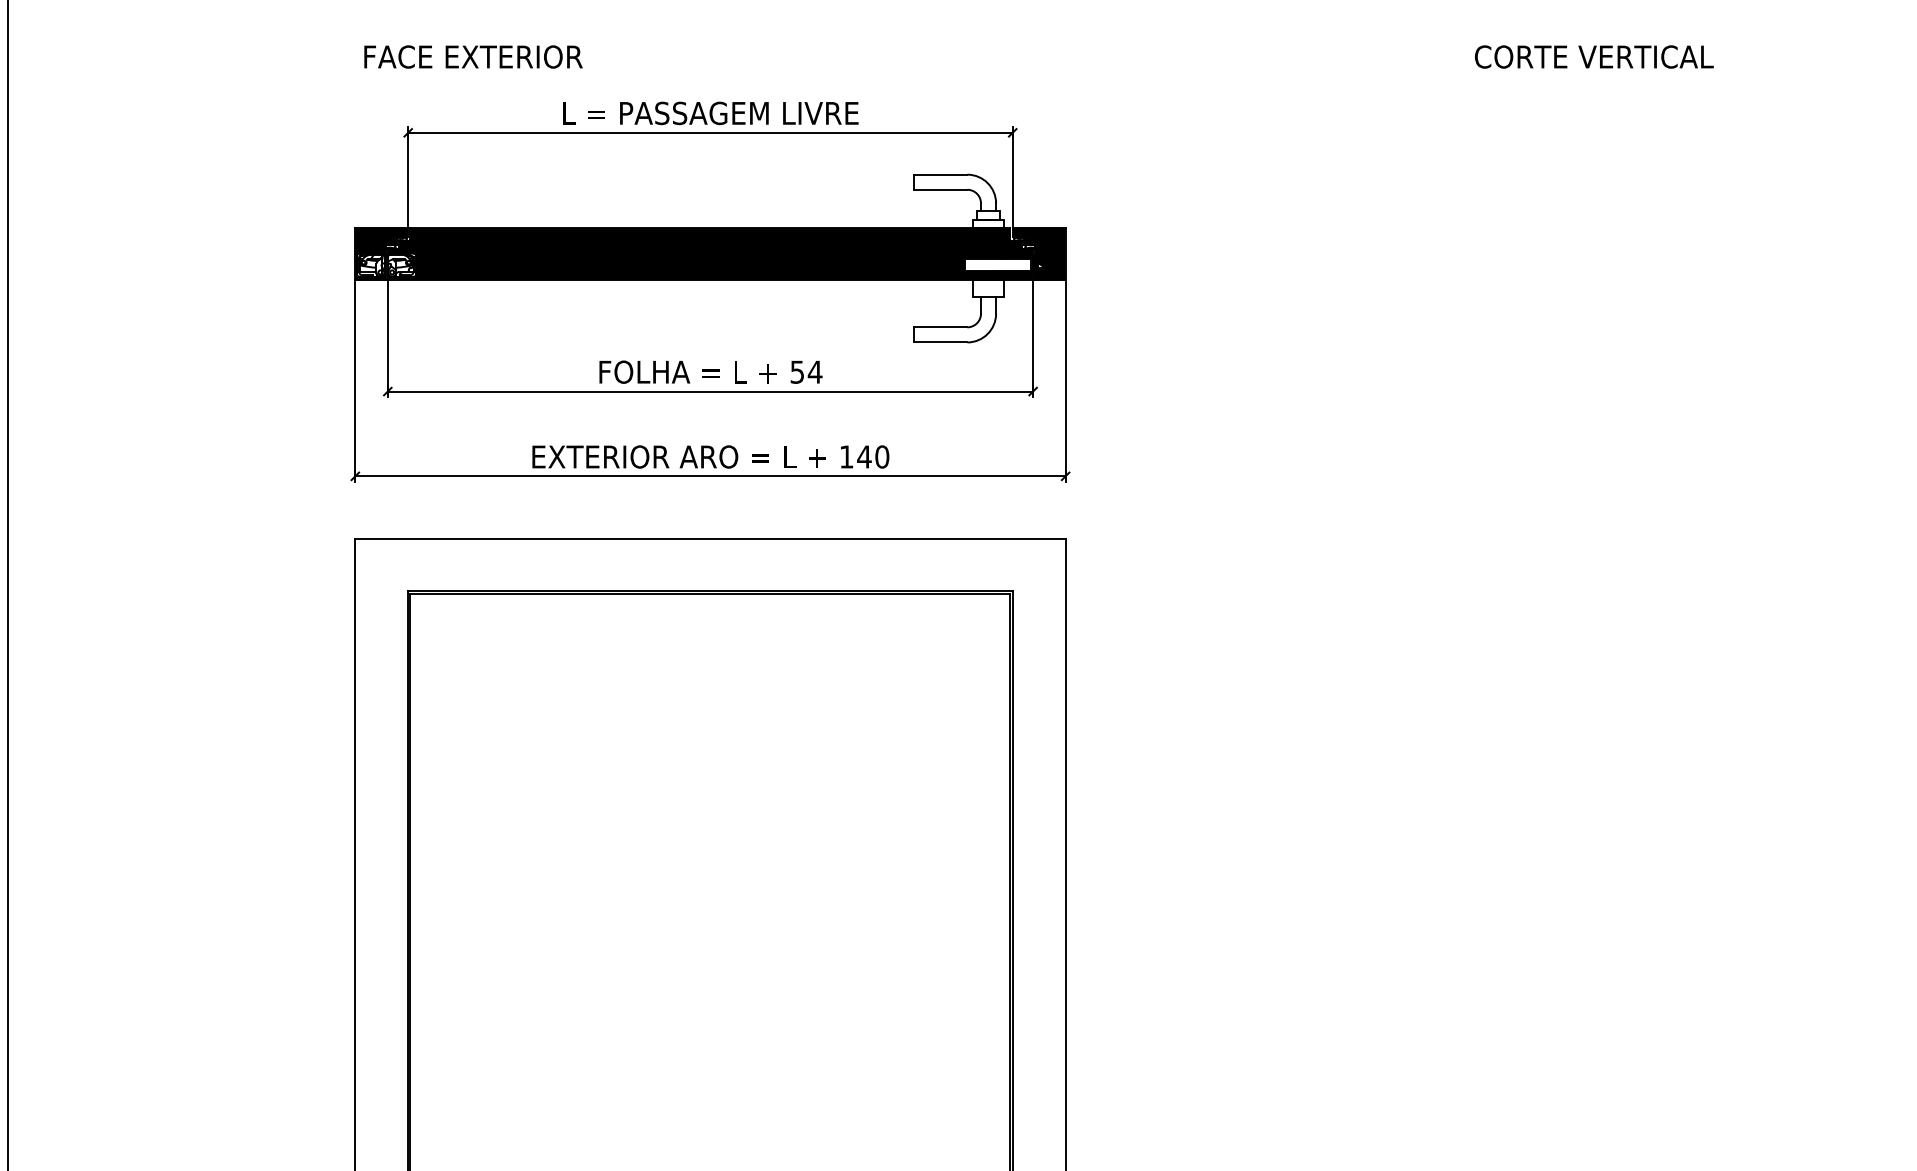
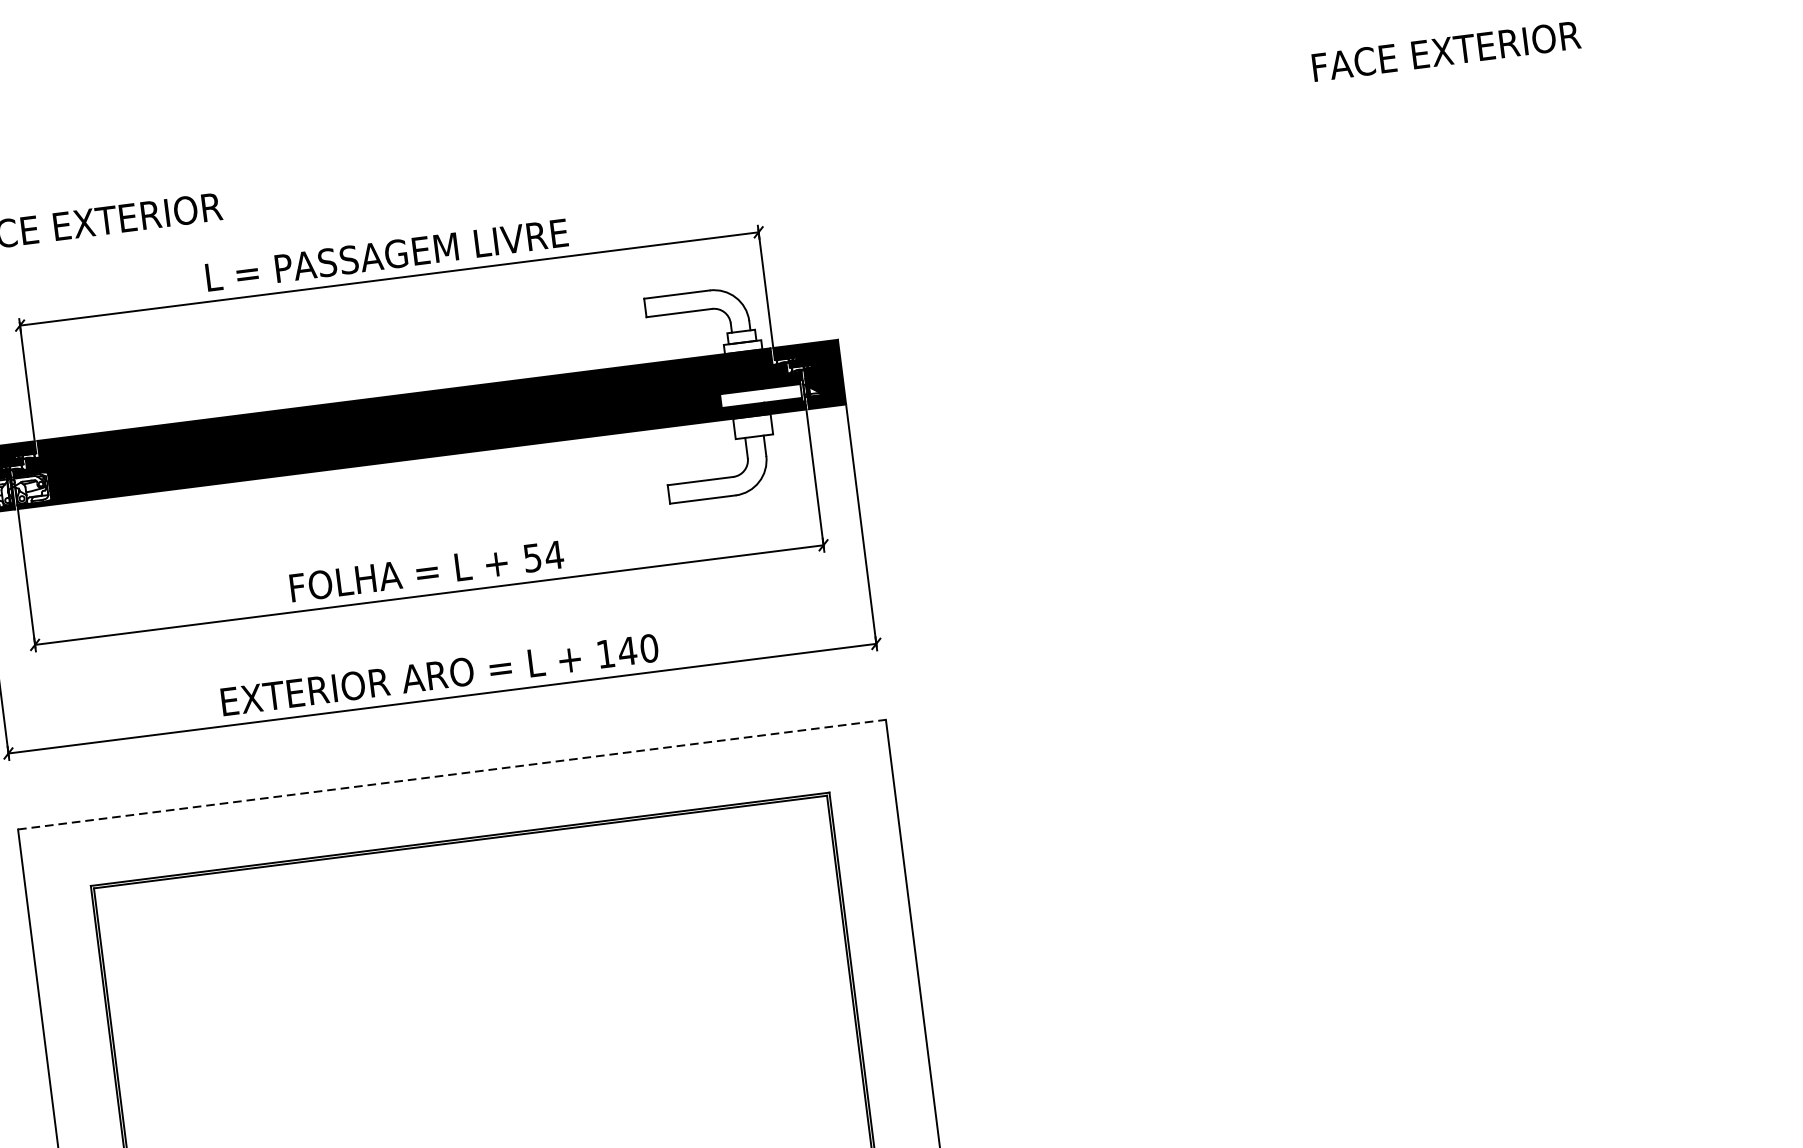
text: (1594, 56) -> (1457, 49), CORTE VERTICAL -> FACE EXTERIOR
line: (710, 538) -> (452, 774), solid -> dashed

